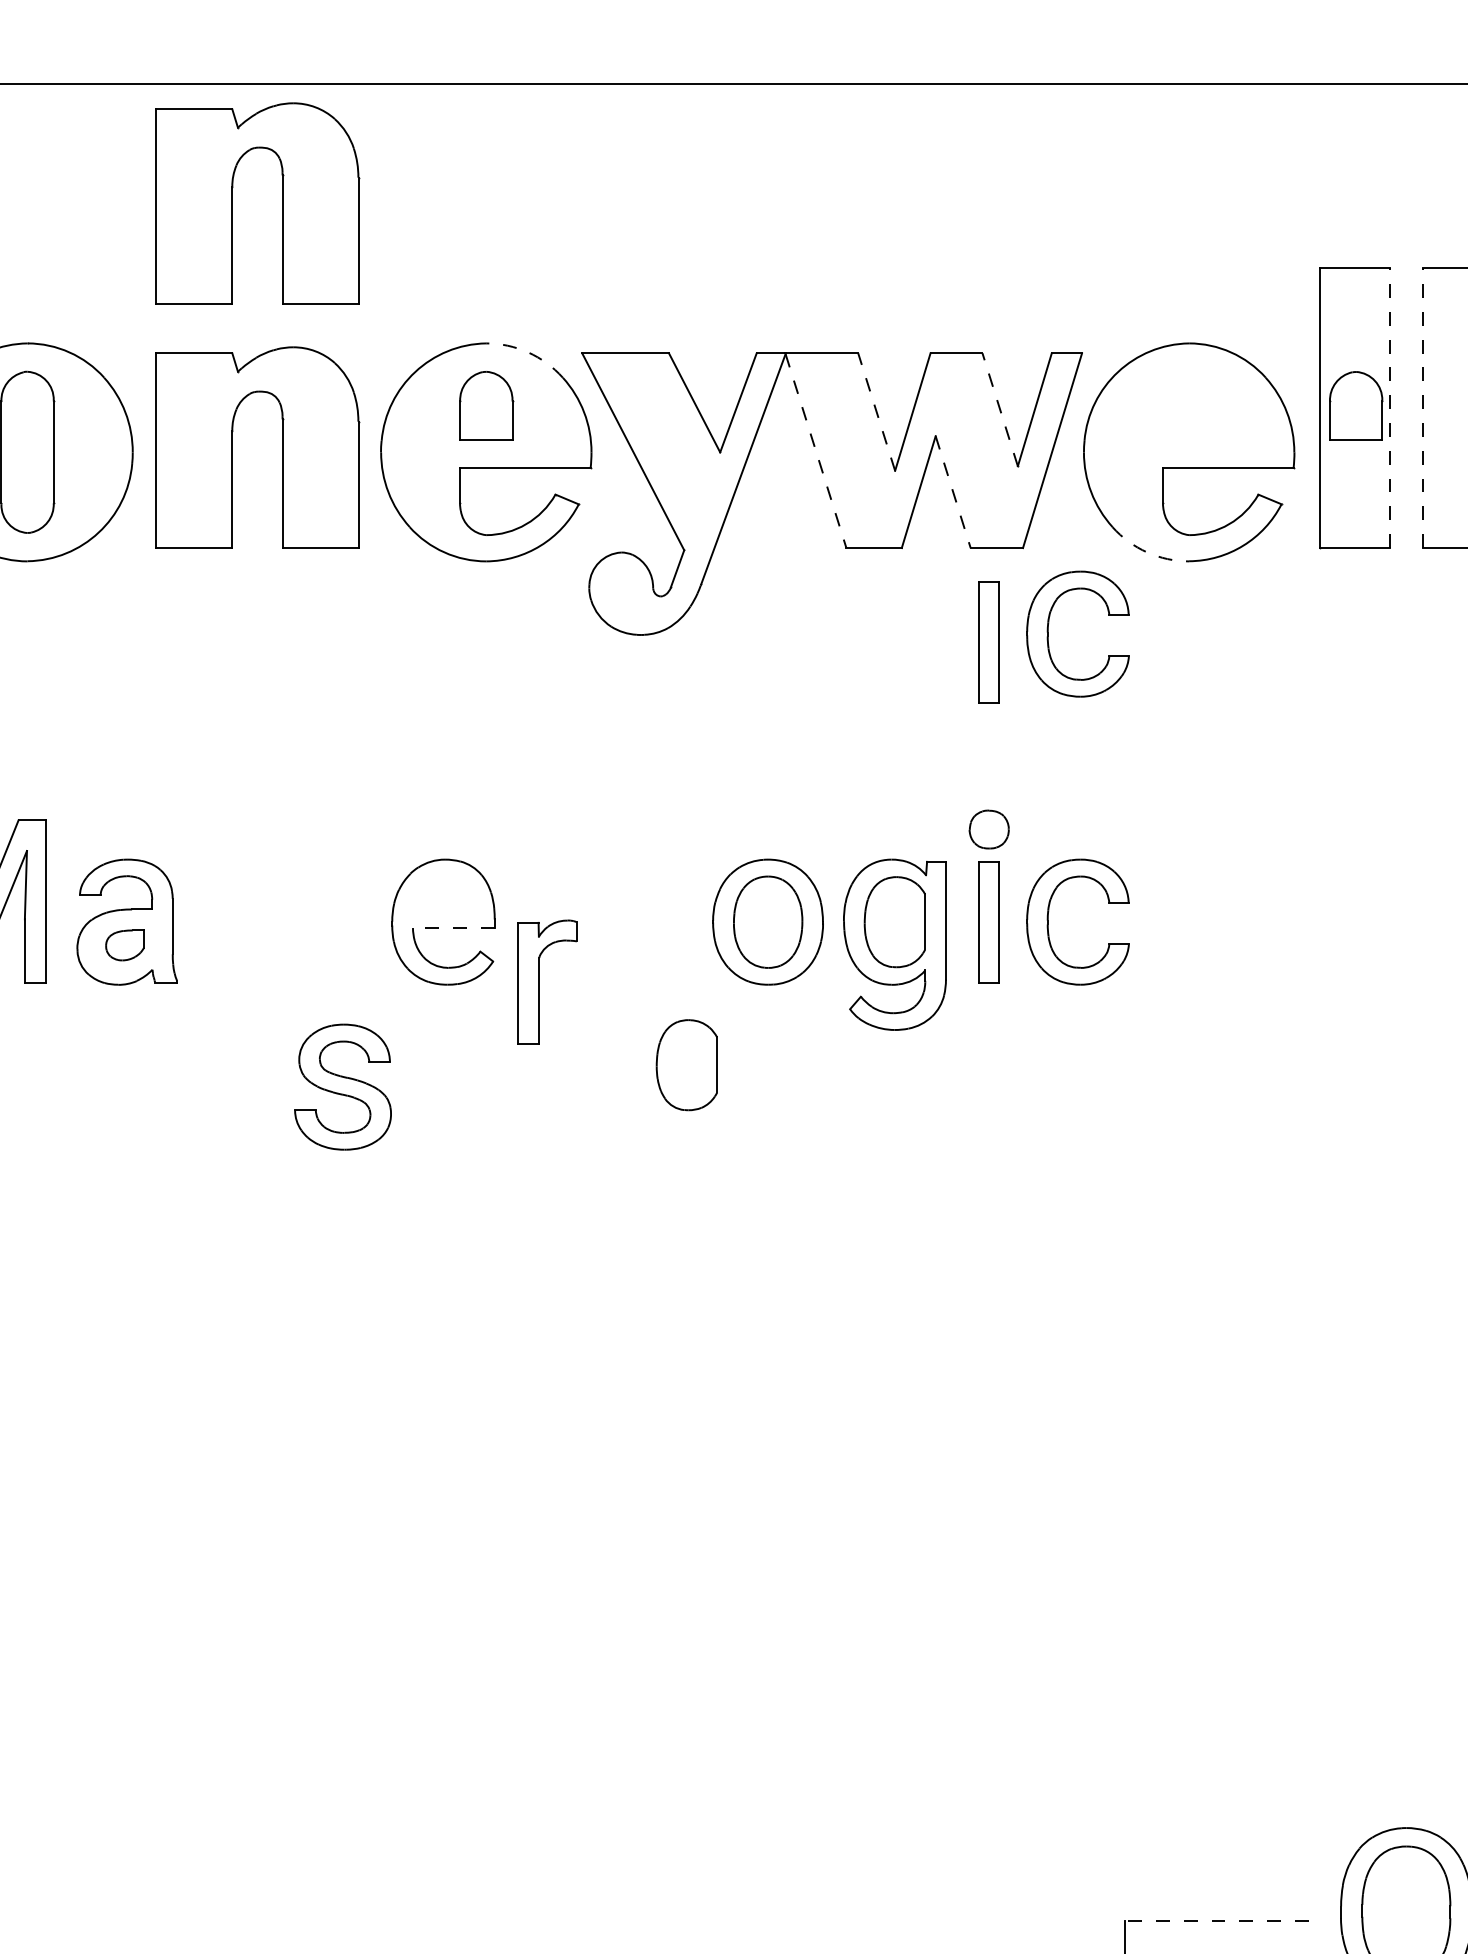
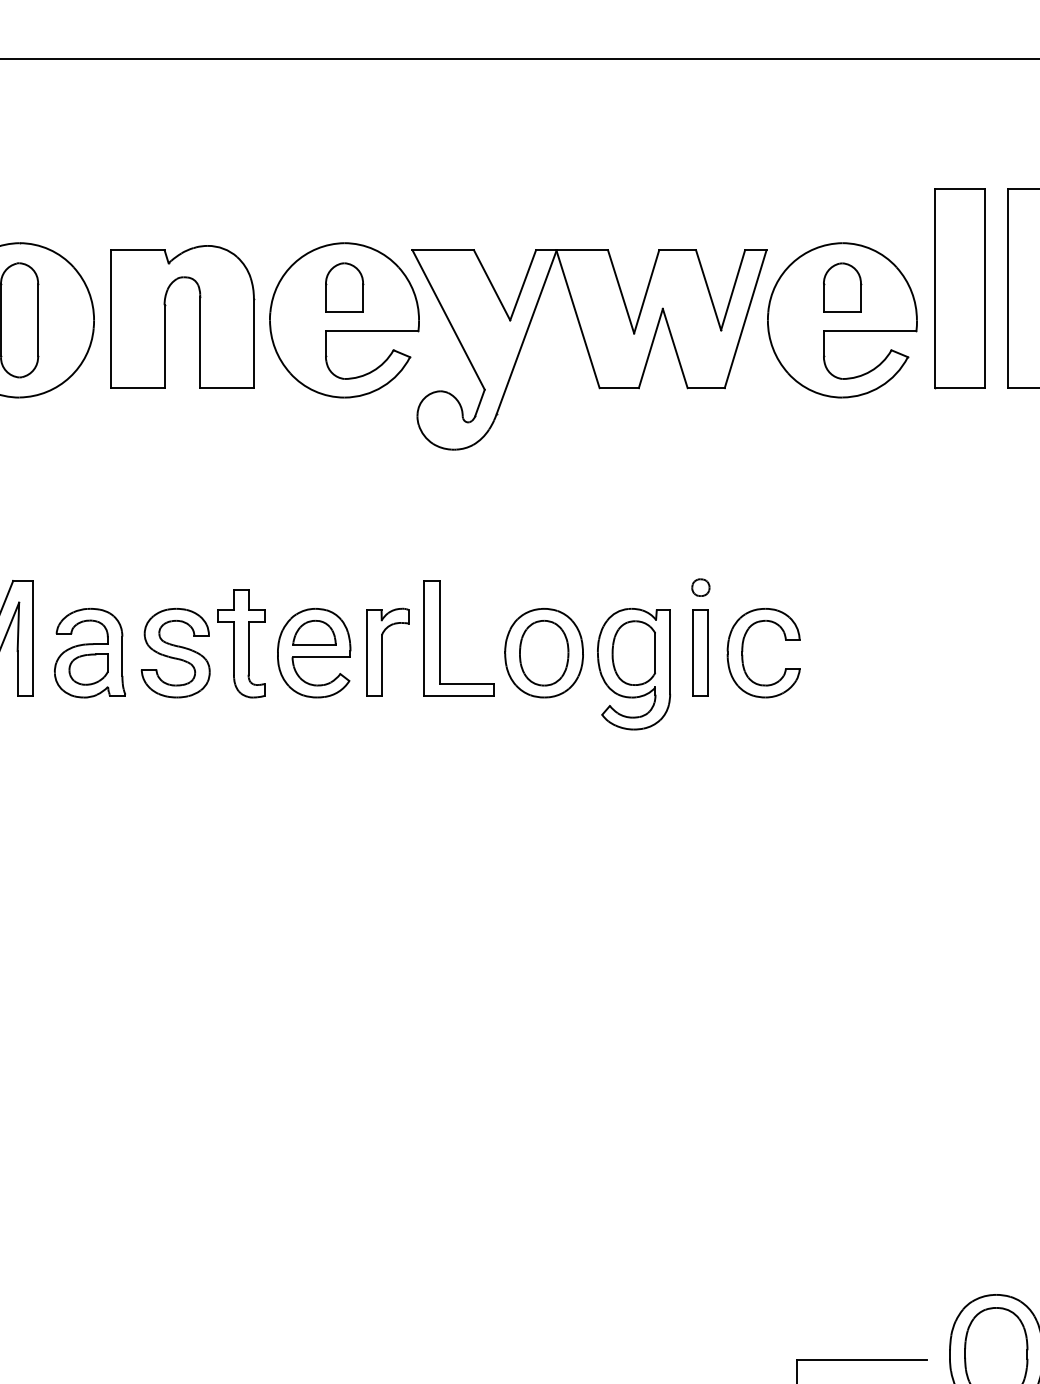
part: (232, 203) -> (164, 144), removed
arc: (528, 352) -> (374, 249), dashed -> solid
part: (1356, 405) -> (842, 287), moved
line: (1389, 407) -> (984, 288), dashed -> solid
line: (1422, 407) -> (1007, 288), dashed -> solid
line: (1000, 409) -> (708, 289), dashed -> solid
line: (876, 412) -> (620, 292), dashed -> solid
line: (816, 451) -> (578, 319), dashed -> solid
line: (953, 492) -> (675, 348), dashed -> solid
arc: (1147, 552) -> (812, 391), dashed -> solid
part: (1048, 633) -> (742, 448), removed
part: (988, 642) -> (700, 455), removed
part: (989, 829) -> (700, 587), size x0.62
part: (443, 893) -> (314, 632), added
part: (621, 901) -> (440, 638), added
part: (340, 908) -> (241, 643), added
line: (453, 928) -> (321, 657), dashed -> solid
part: (124, 945) -> (88, 669), size x1.43
part: (539, 981) -> (382, 651), moved
part: (686, 1065) -> (486, 754), removed
part: (342, 1086) -> (175, 652), moved
line: (1216, 1920) -> (861, 1360), dashed -> solid

